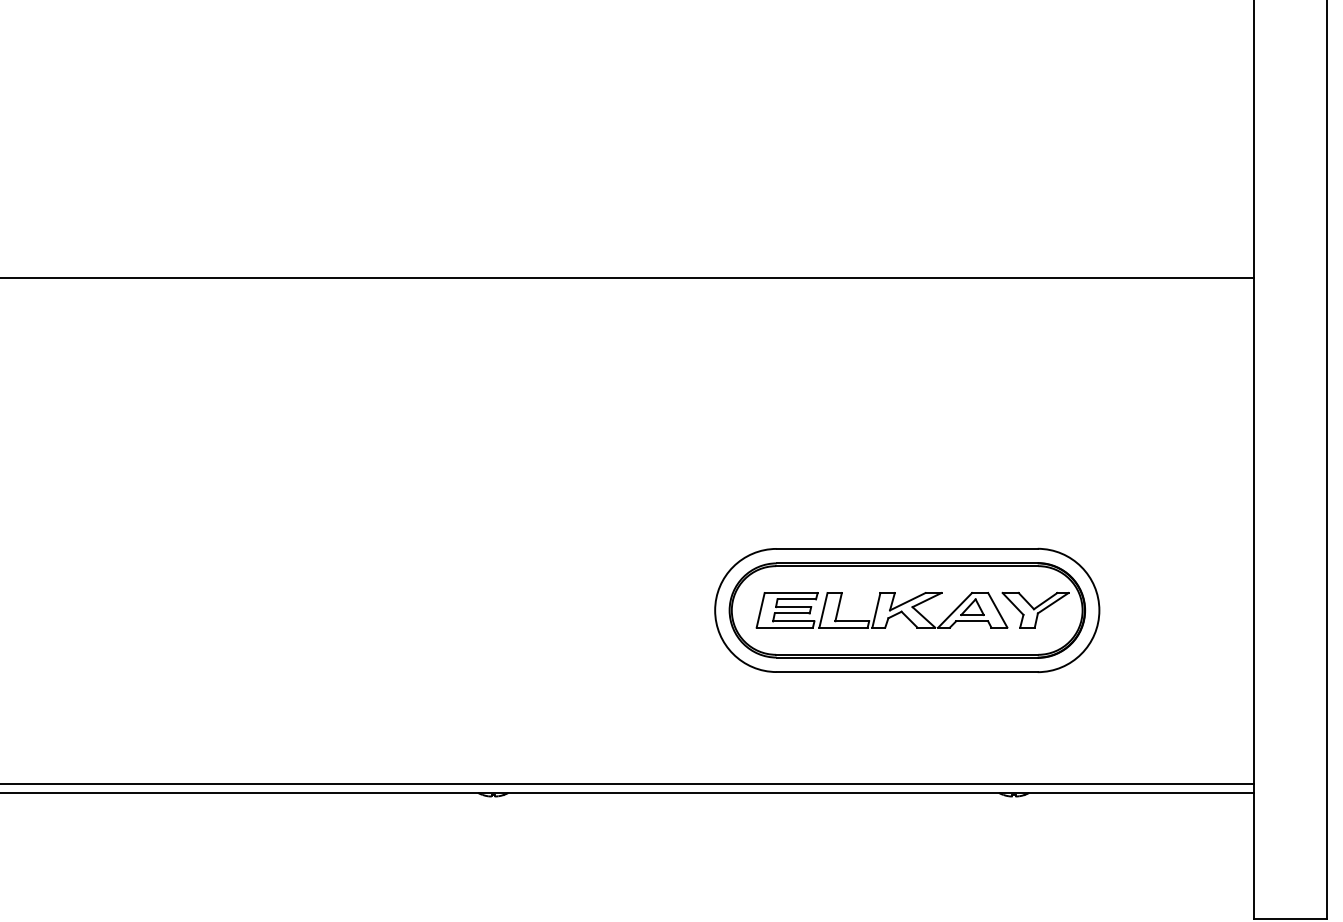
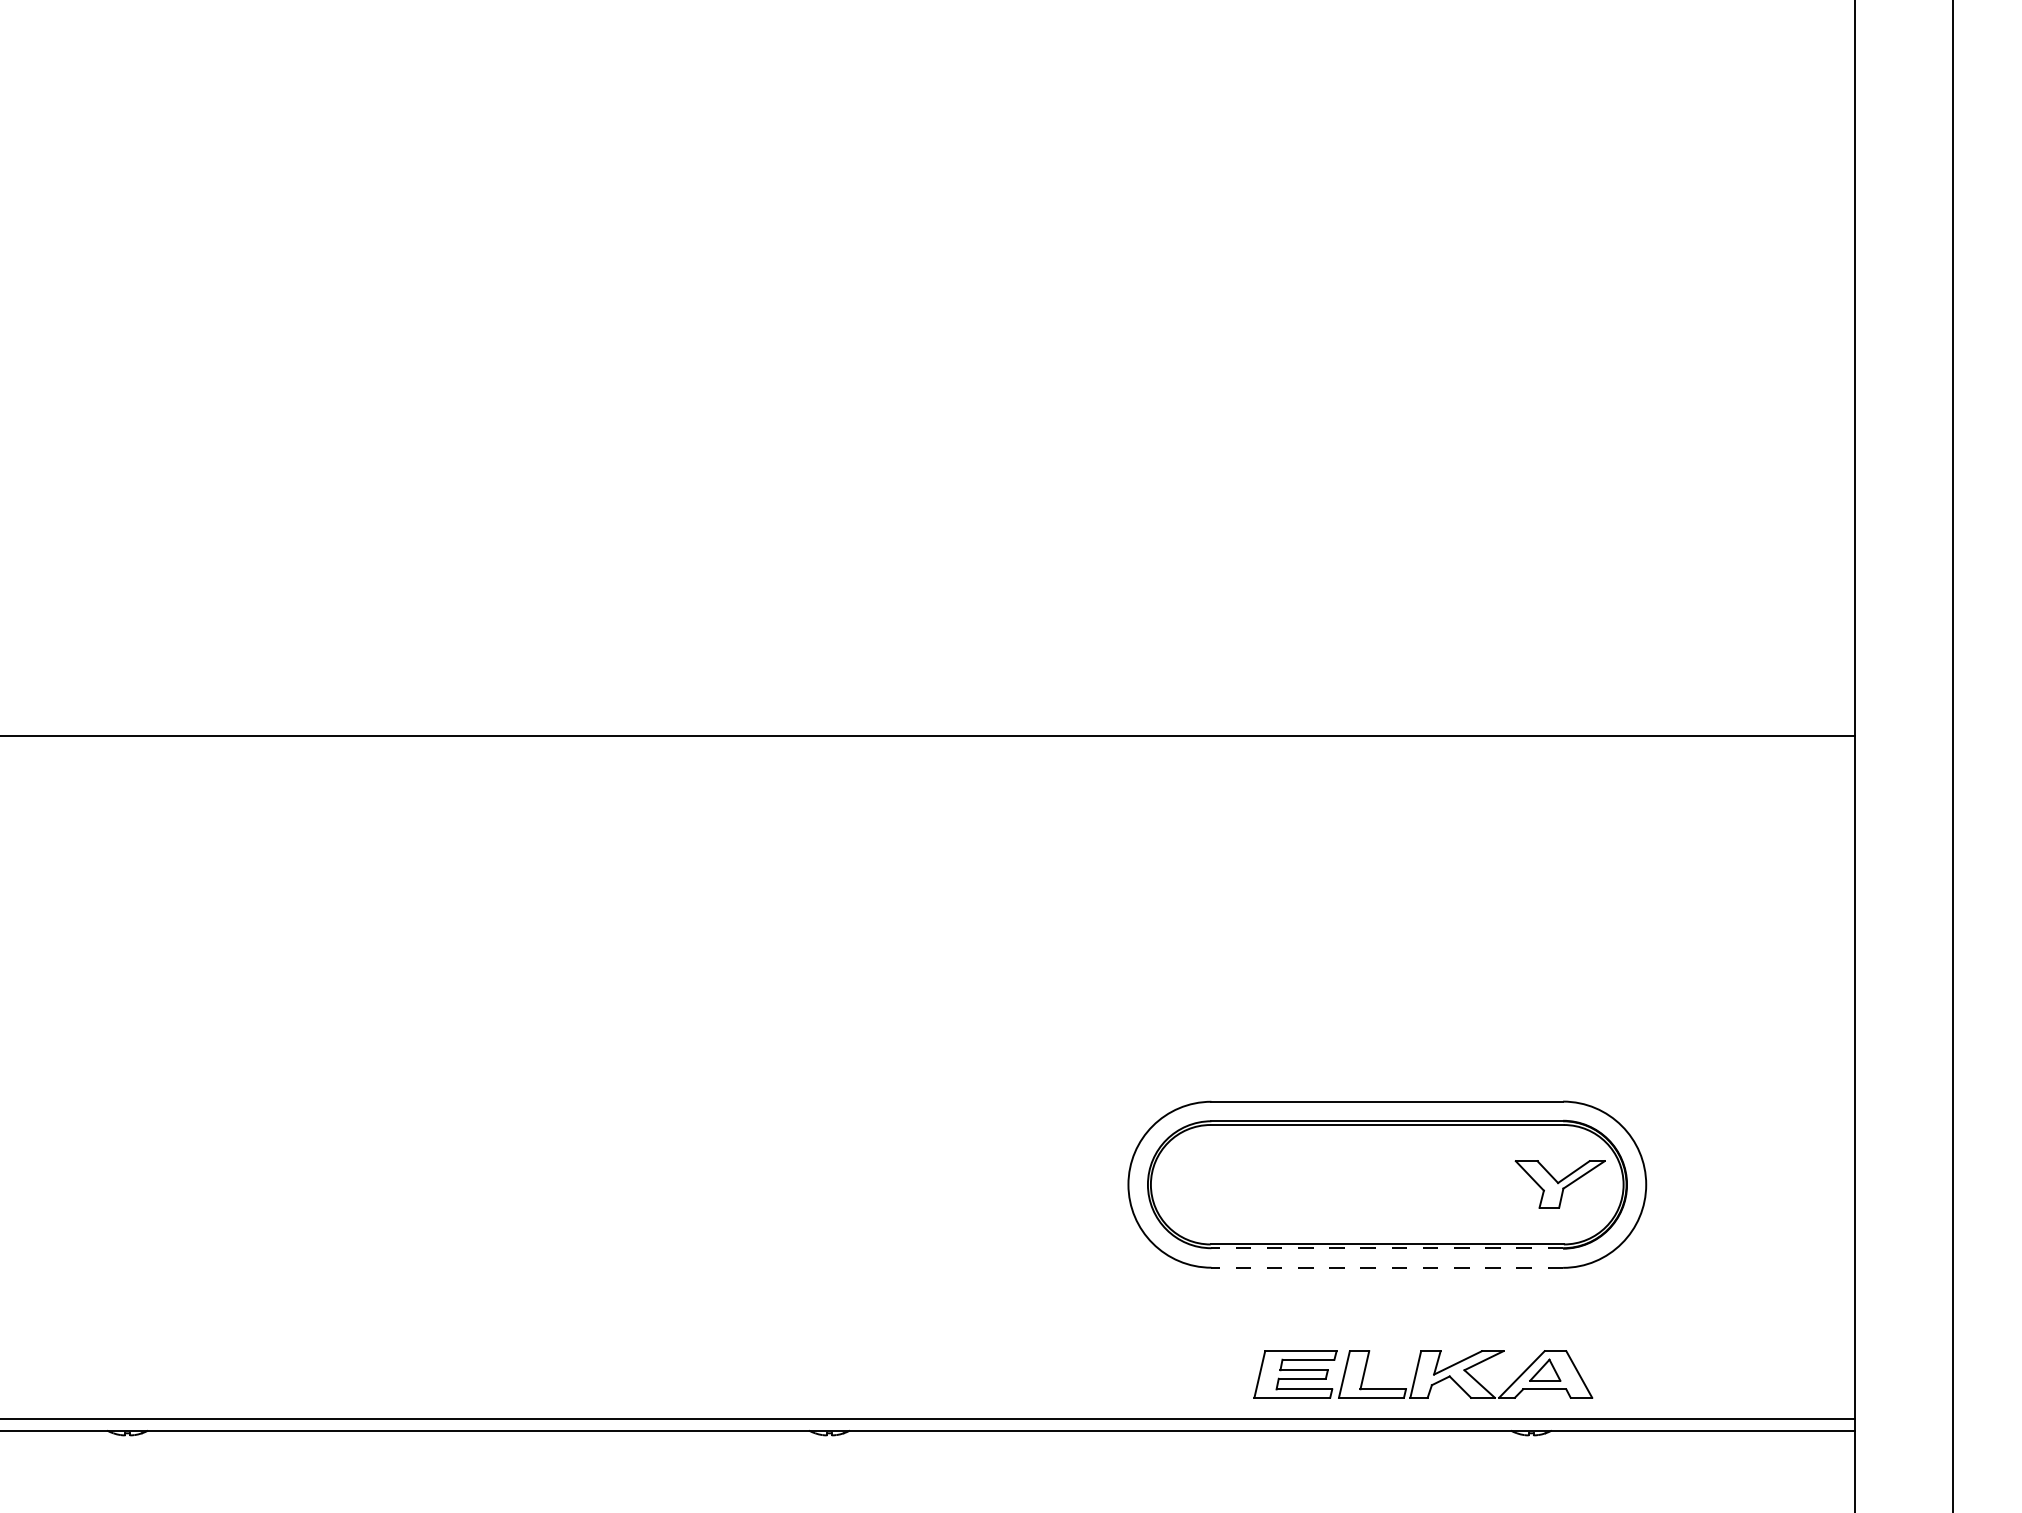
part: (882, 610) -> (1423, 1374), moved
line: (907, 657) -> (1387, 1248), solid -> dashed
line: (907, 671) -> (1387, 1267), solid -> dashed

